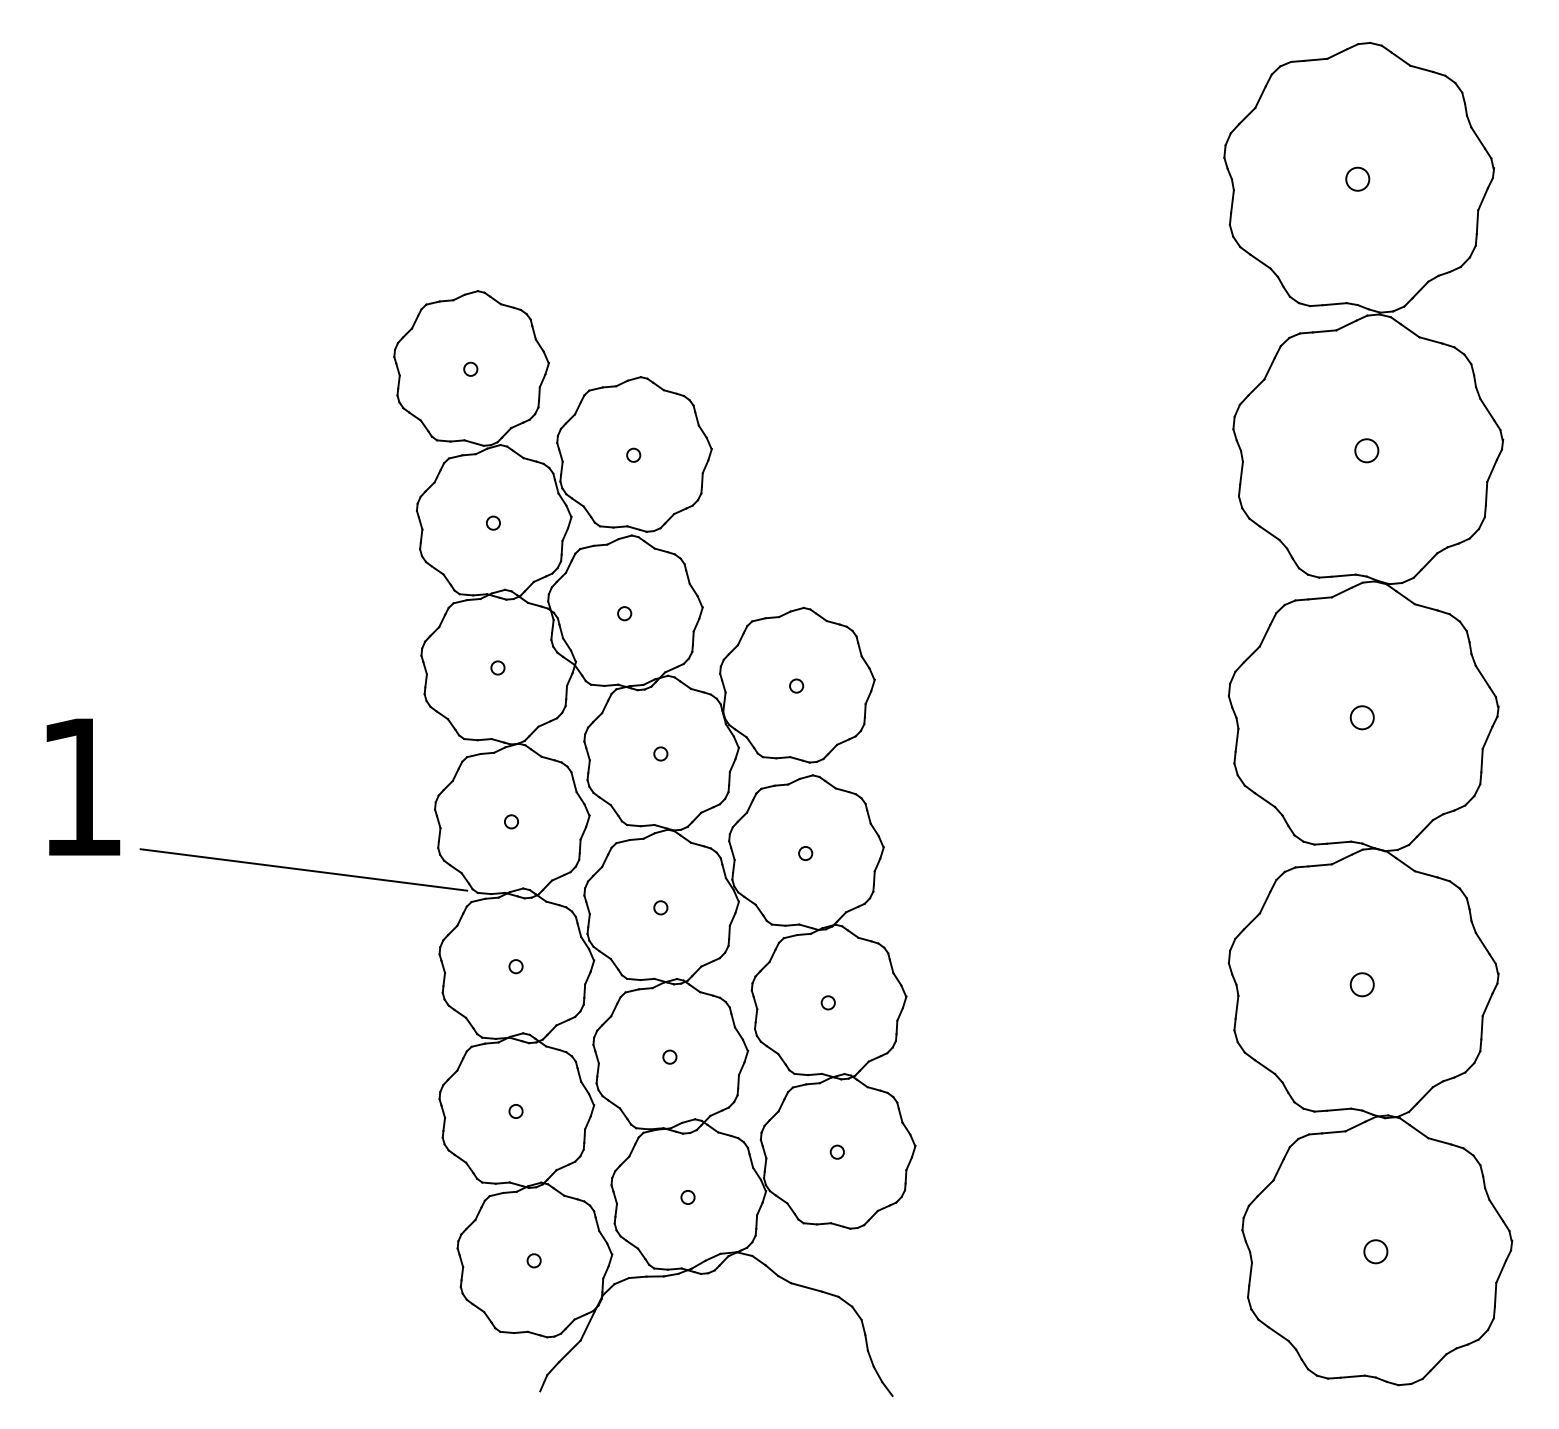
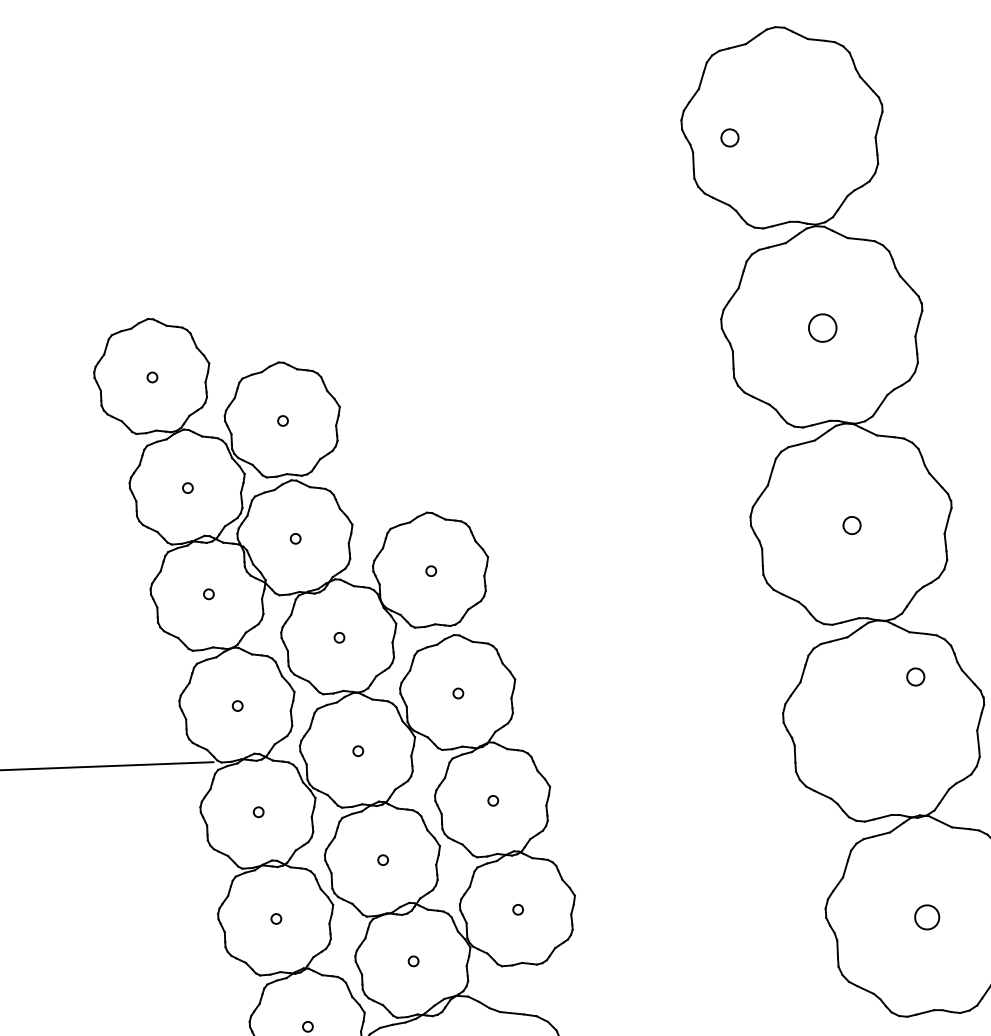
circle: (1357, 178) -> (729, 137), moved
circle: (1366, 450) -> (822, 328), size x1.6
circle: (1361, 984) -> (915, 676), moved
circle: (1375, 1251) -> (926, 917), size x1.4

